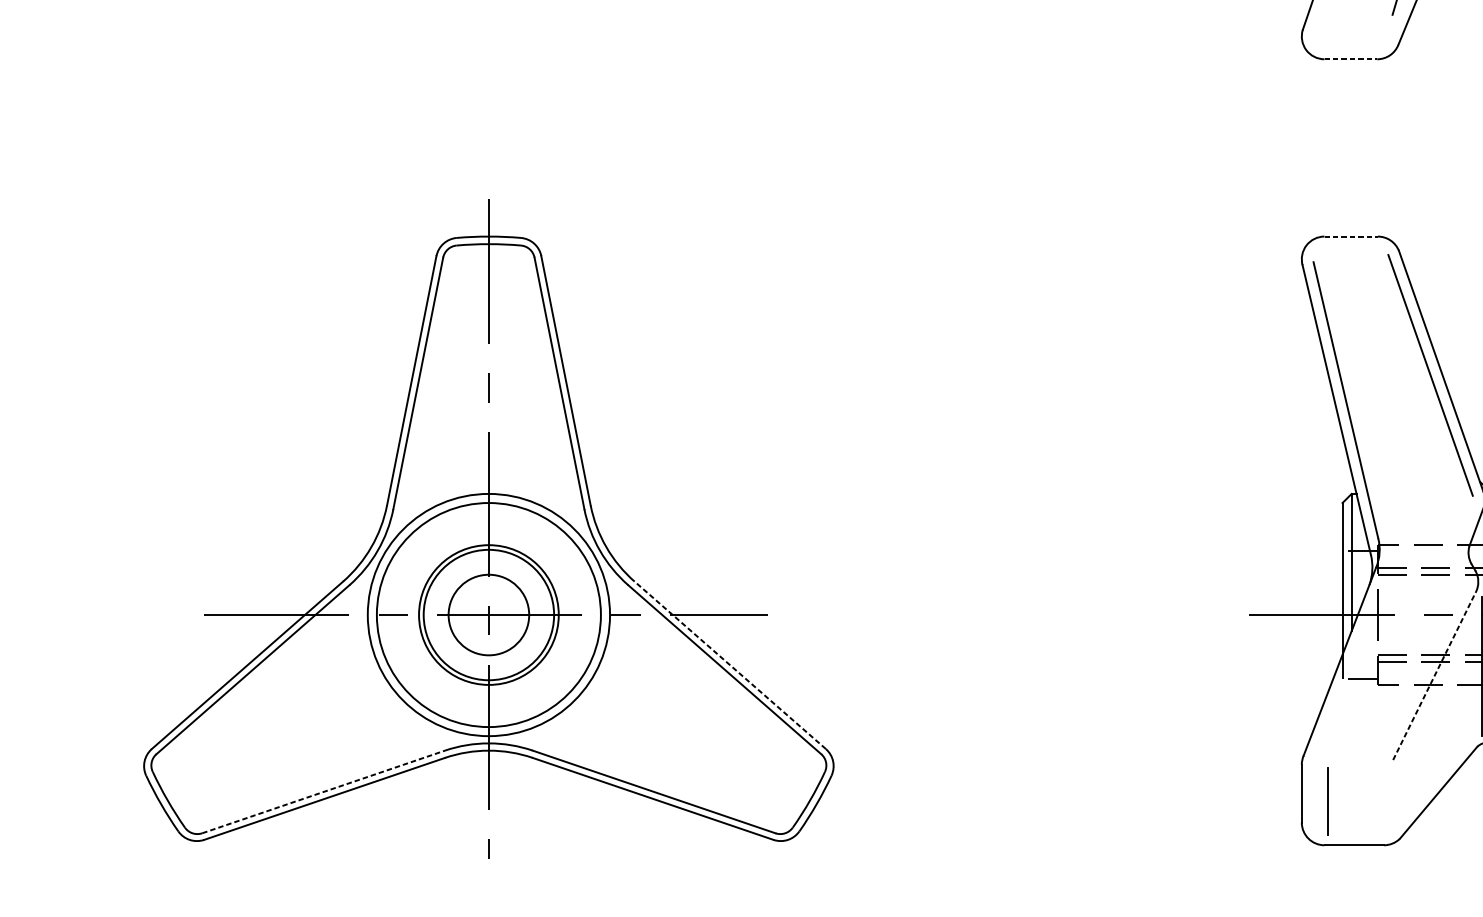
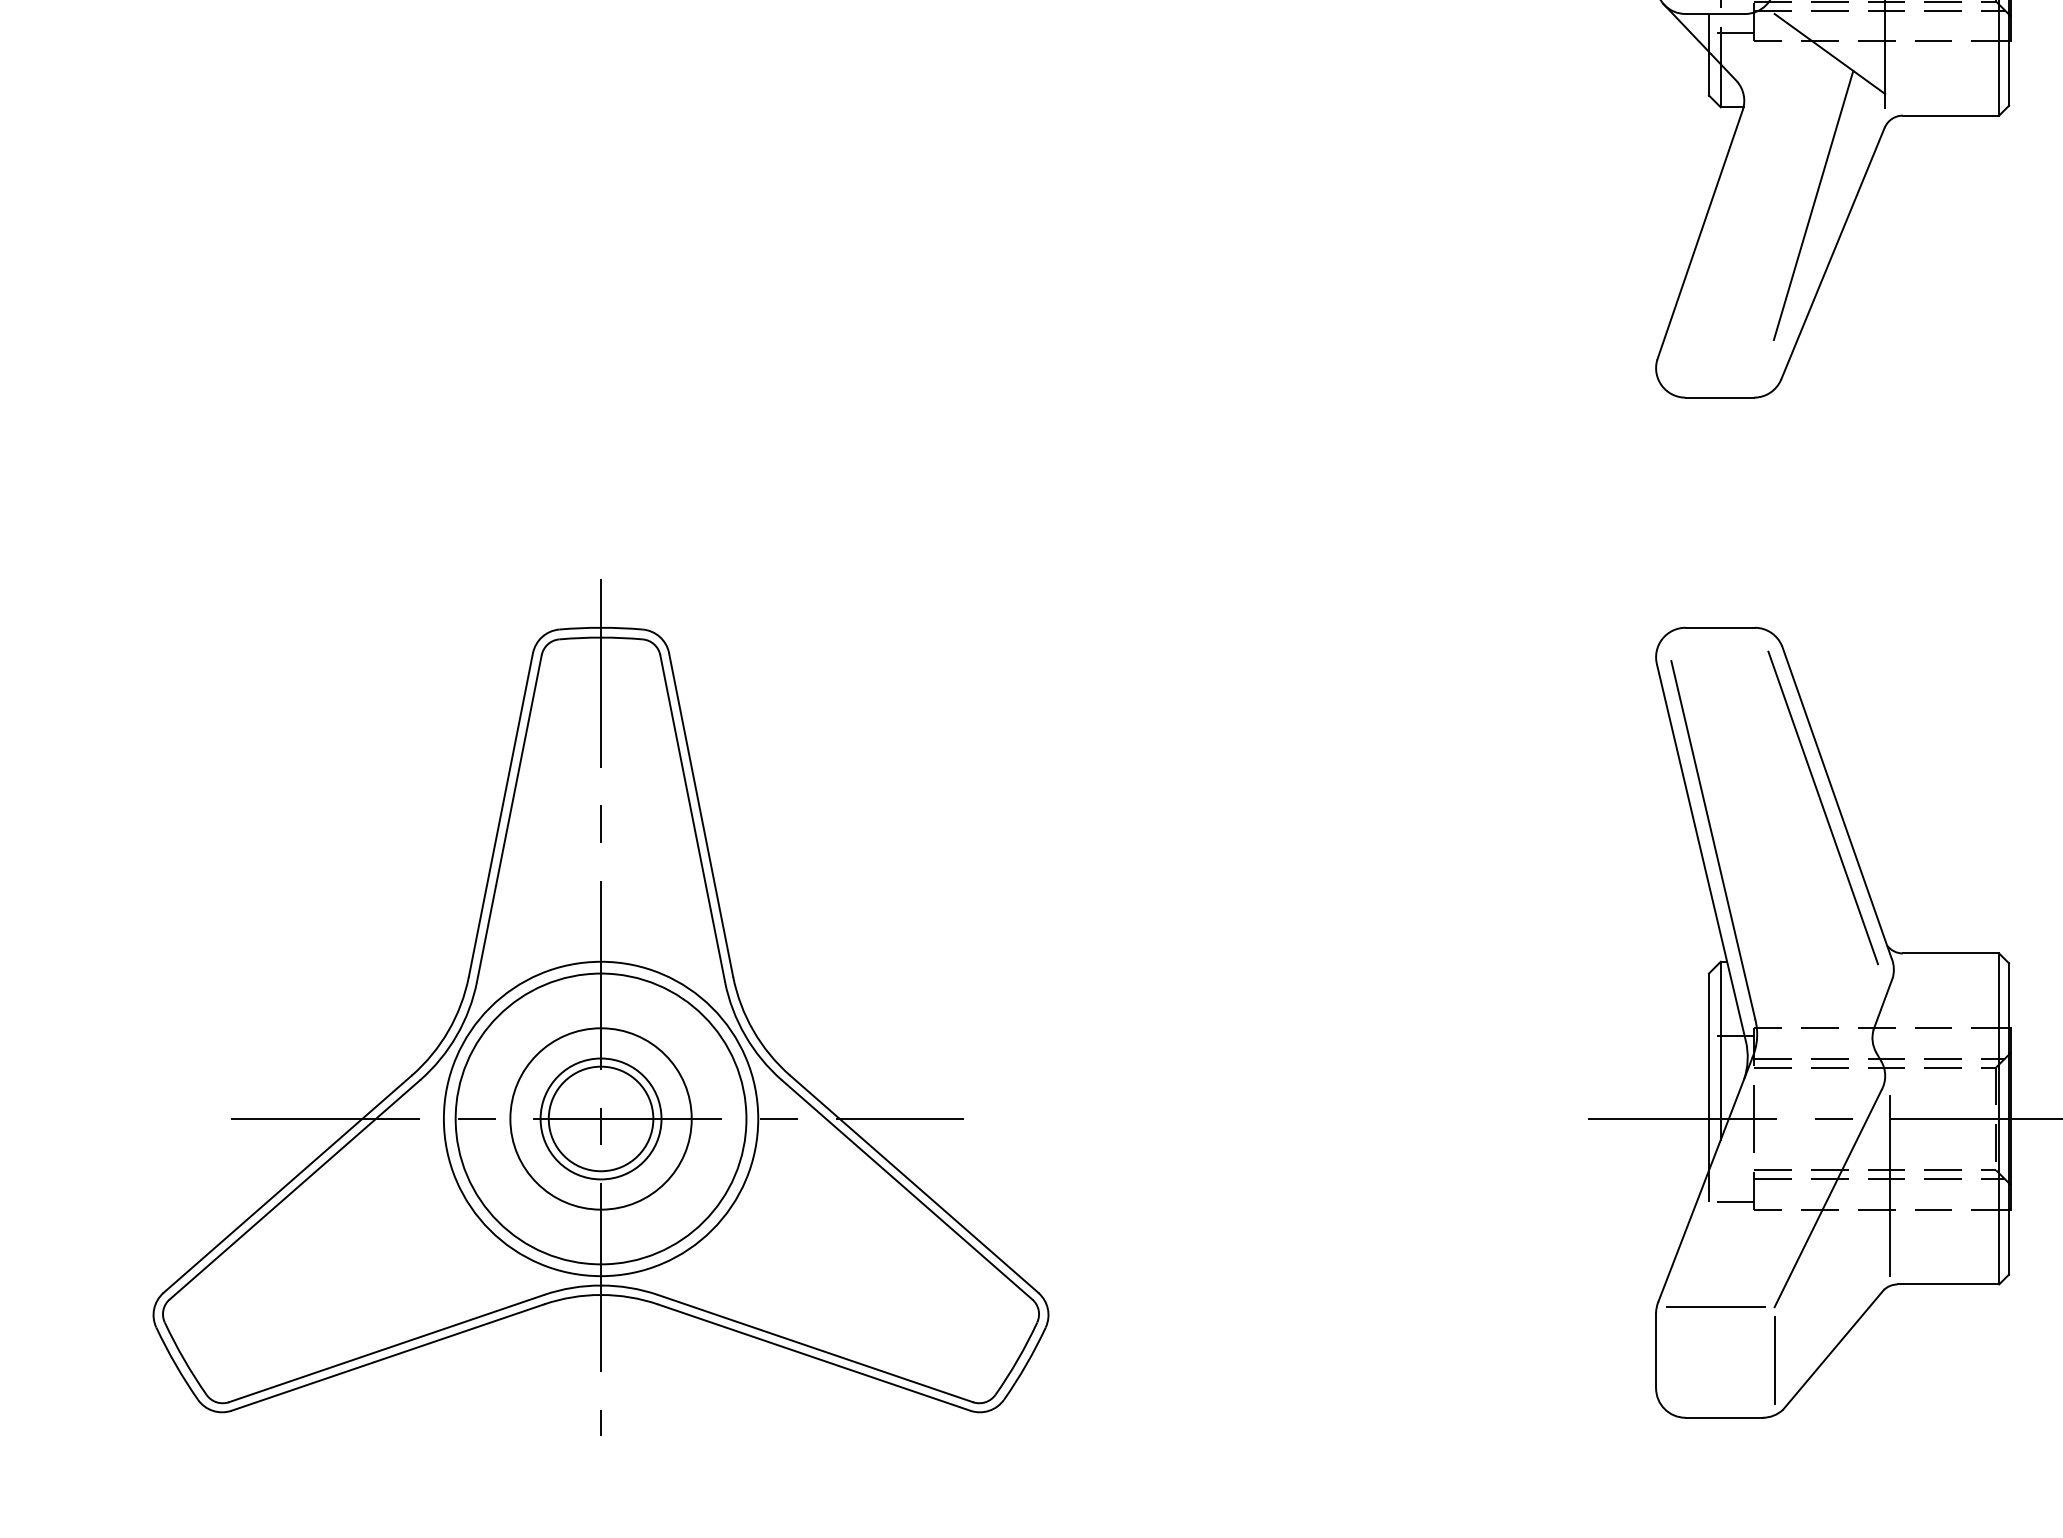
line: (1351, 59) -> (1720, 397), dashed -> solid
line: (1351, 236) -> (1720, 627), dashed -> solid
circle: (488, 614) -> (600, 1118), size x0.71
line: (730, 665) -> (914, 1184), dashed -> solid
line: (1434, 676) -> (1828, 1198), dashed -> solid
line: (1347, 760) -> (1715, 1307), added
line: (324, 791) -> (387, 1348), dashed -> solid
line: (1328, 801) -> (1774, 1360), moved

